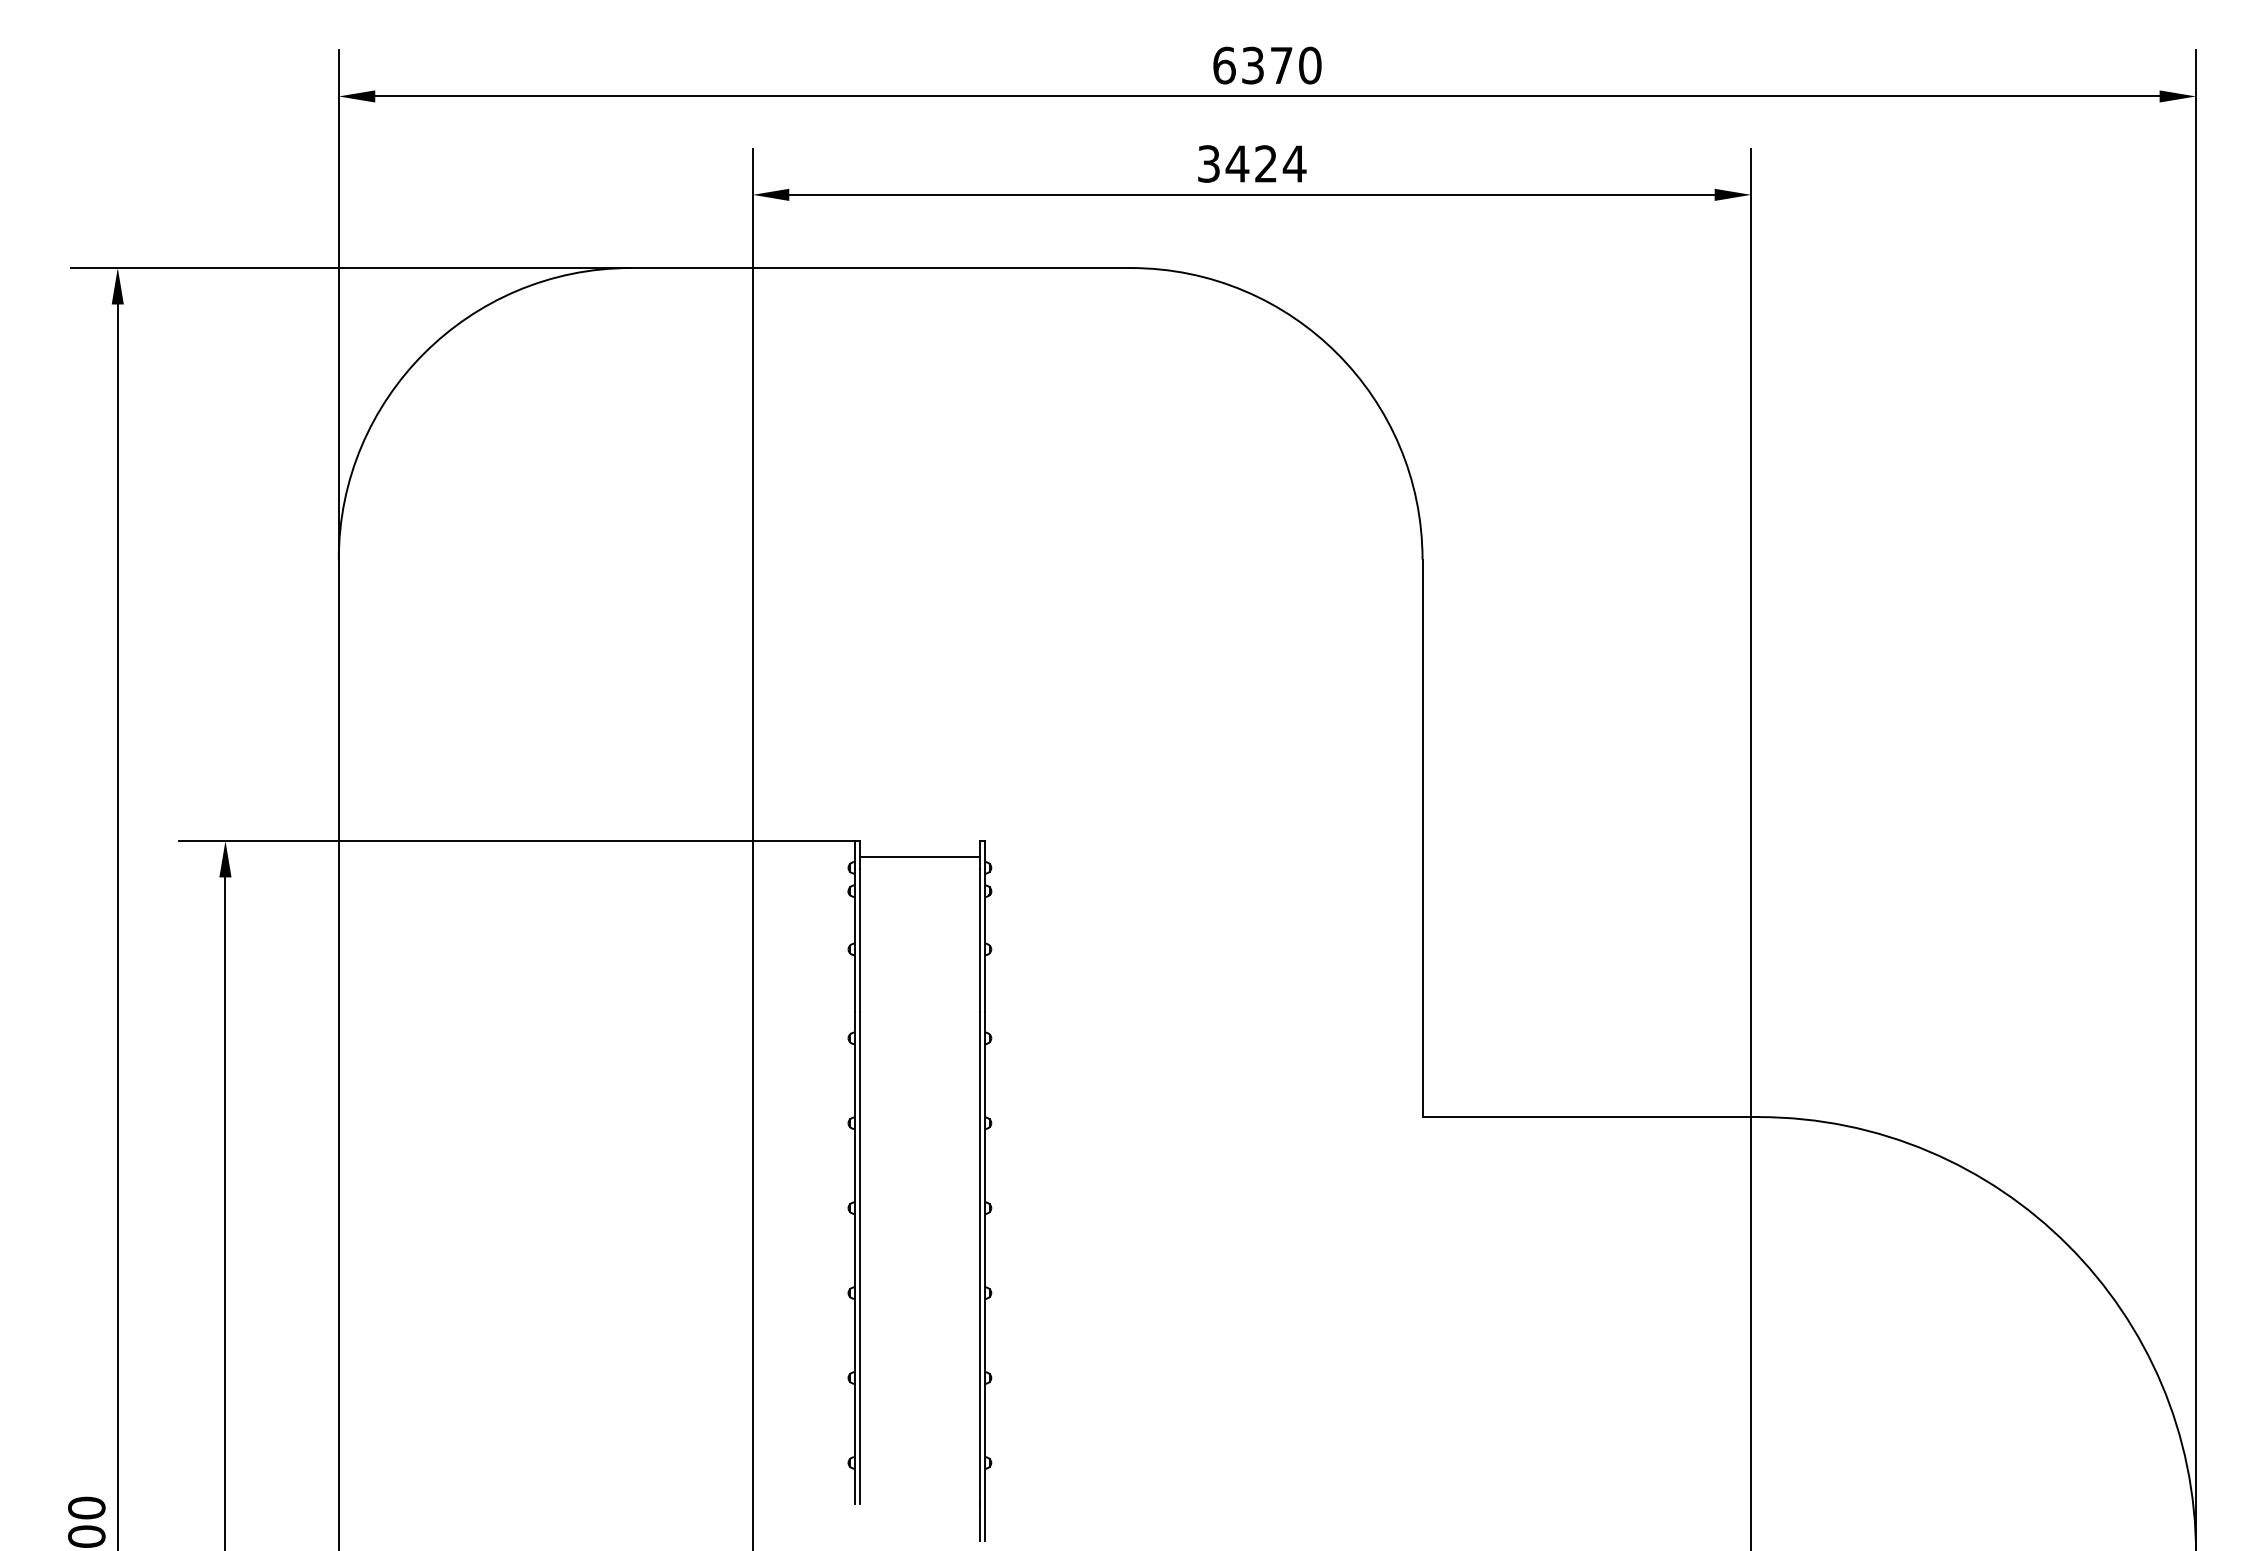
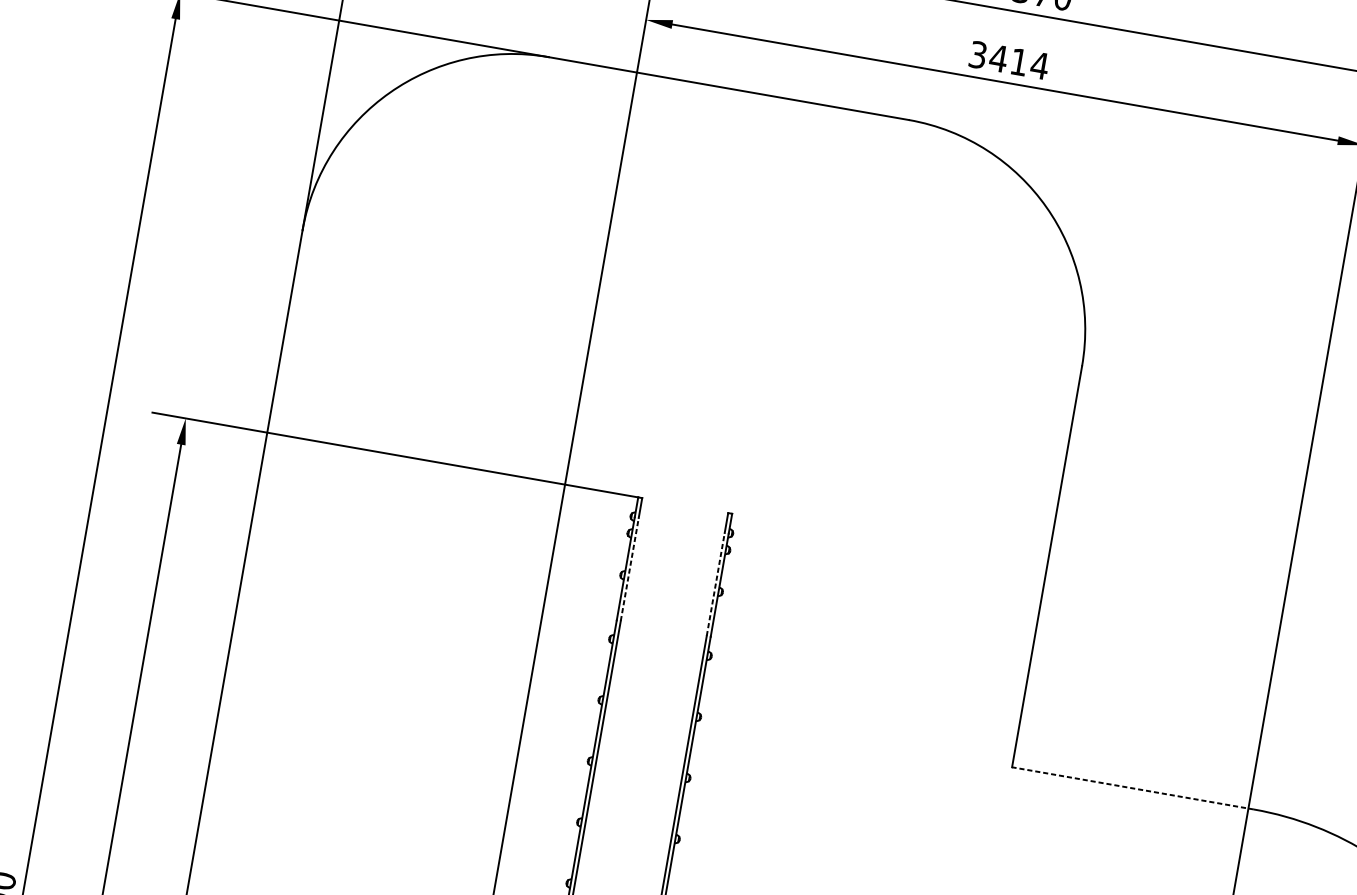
text: (1265, 163) -> (1018, 61), 3424 -> 3414
line: (919, 857) -> (682, 517), removed
line: (860, 940) -> (630, 569), solid -> dashed
line: (979, 940) -> (715, 584), solid -> dashed
line: (1590, 1117) -> (1132, 788), solid -> dashed

